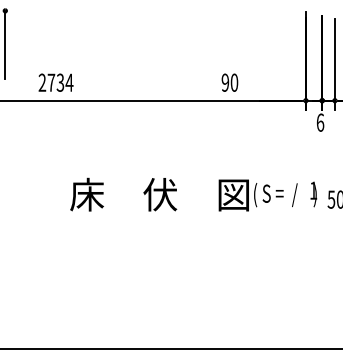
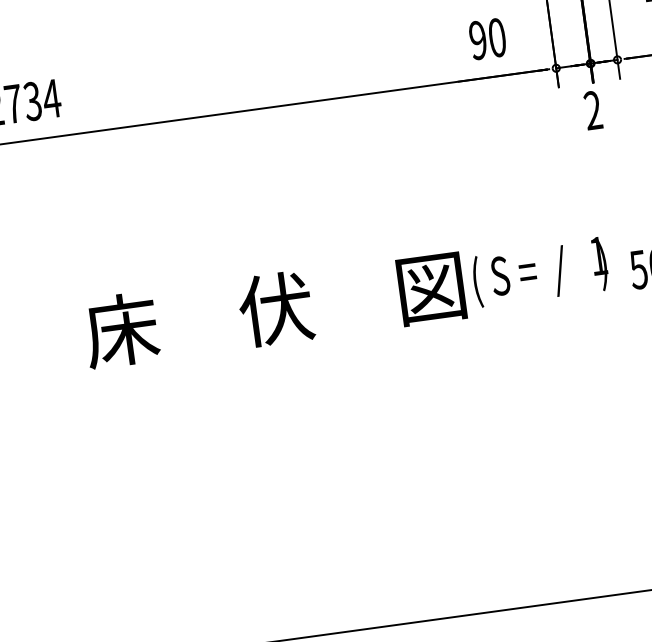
text: (229, 82) -> (486, 38), moved
text: (320, 122) -> (593, 110), 6 -> 2

